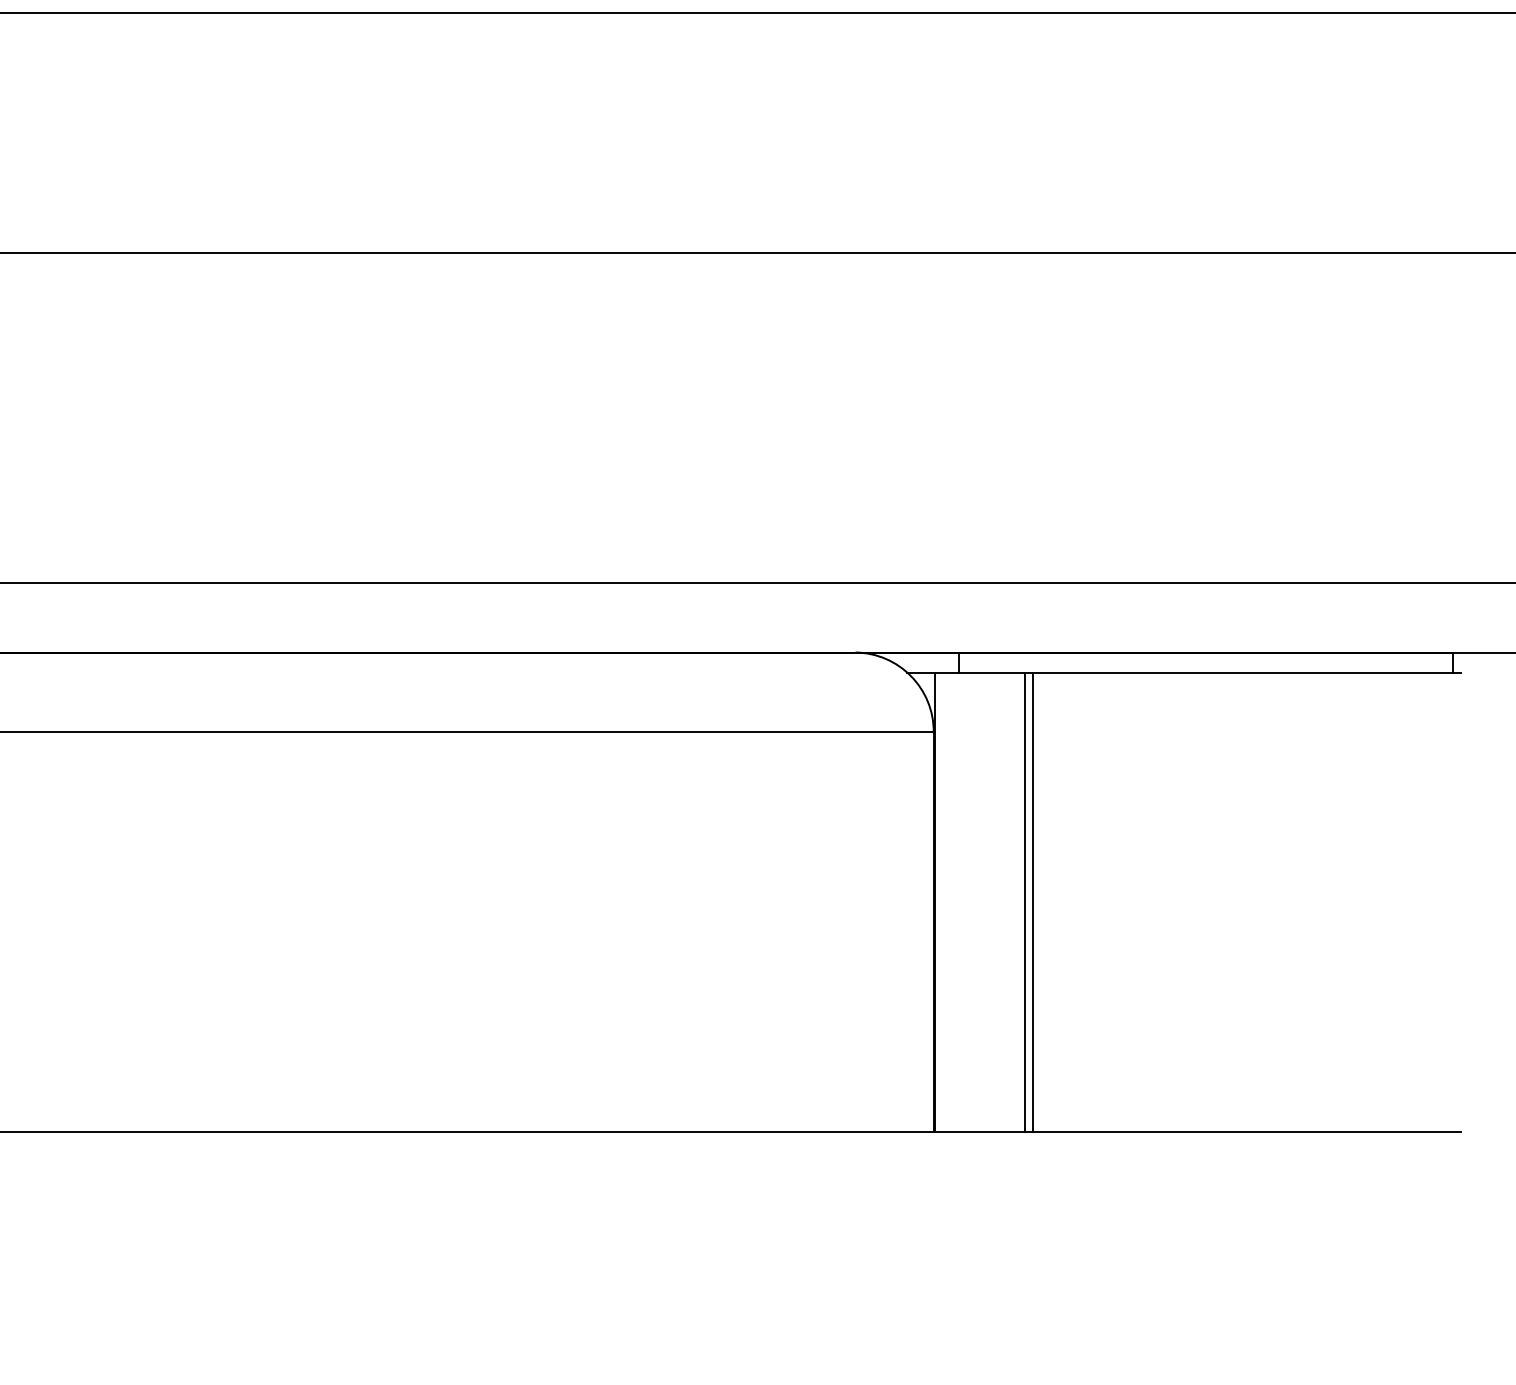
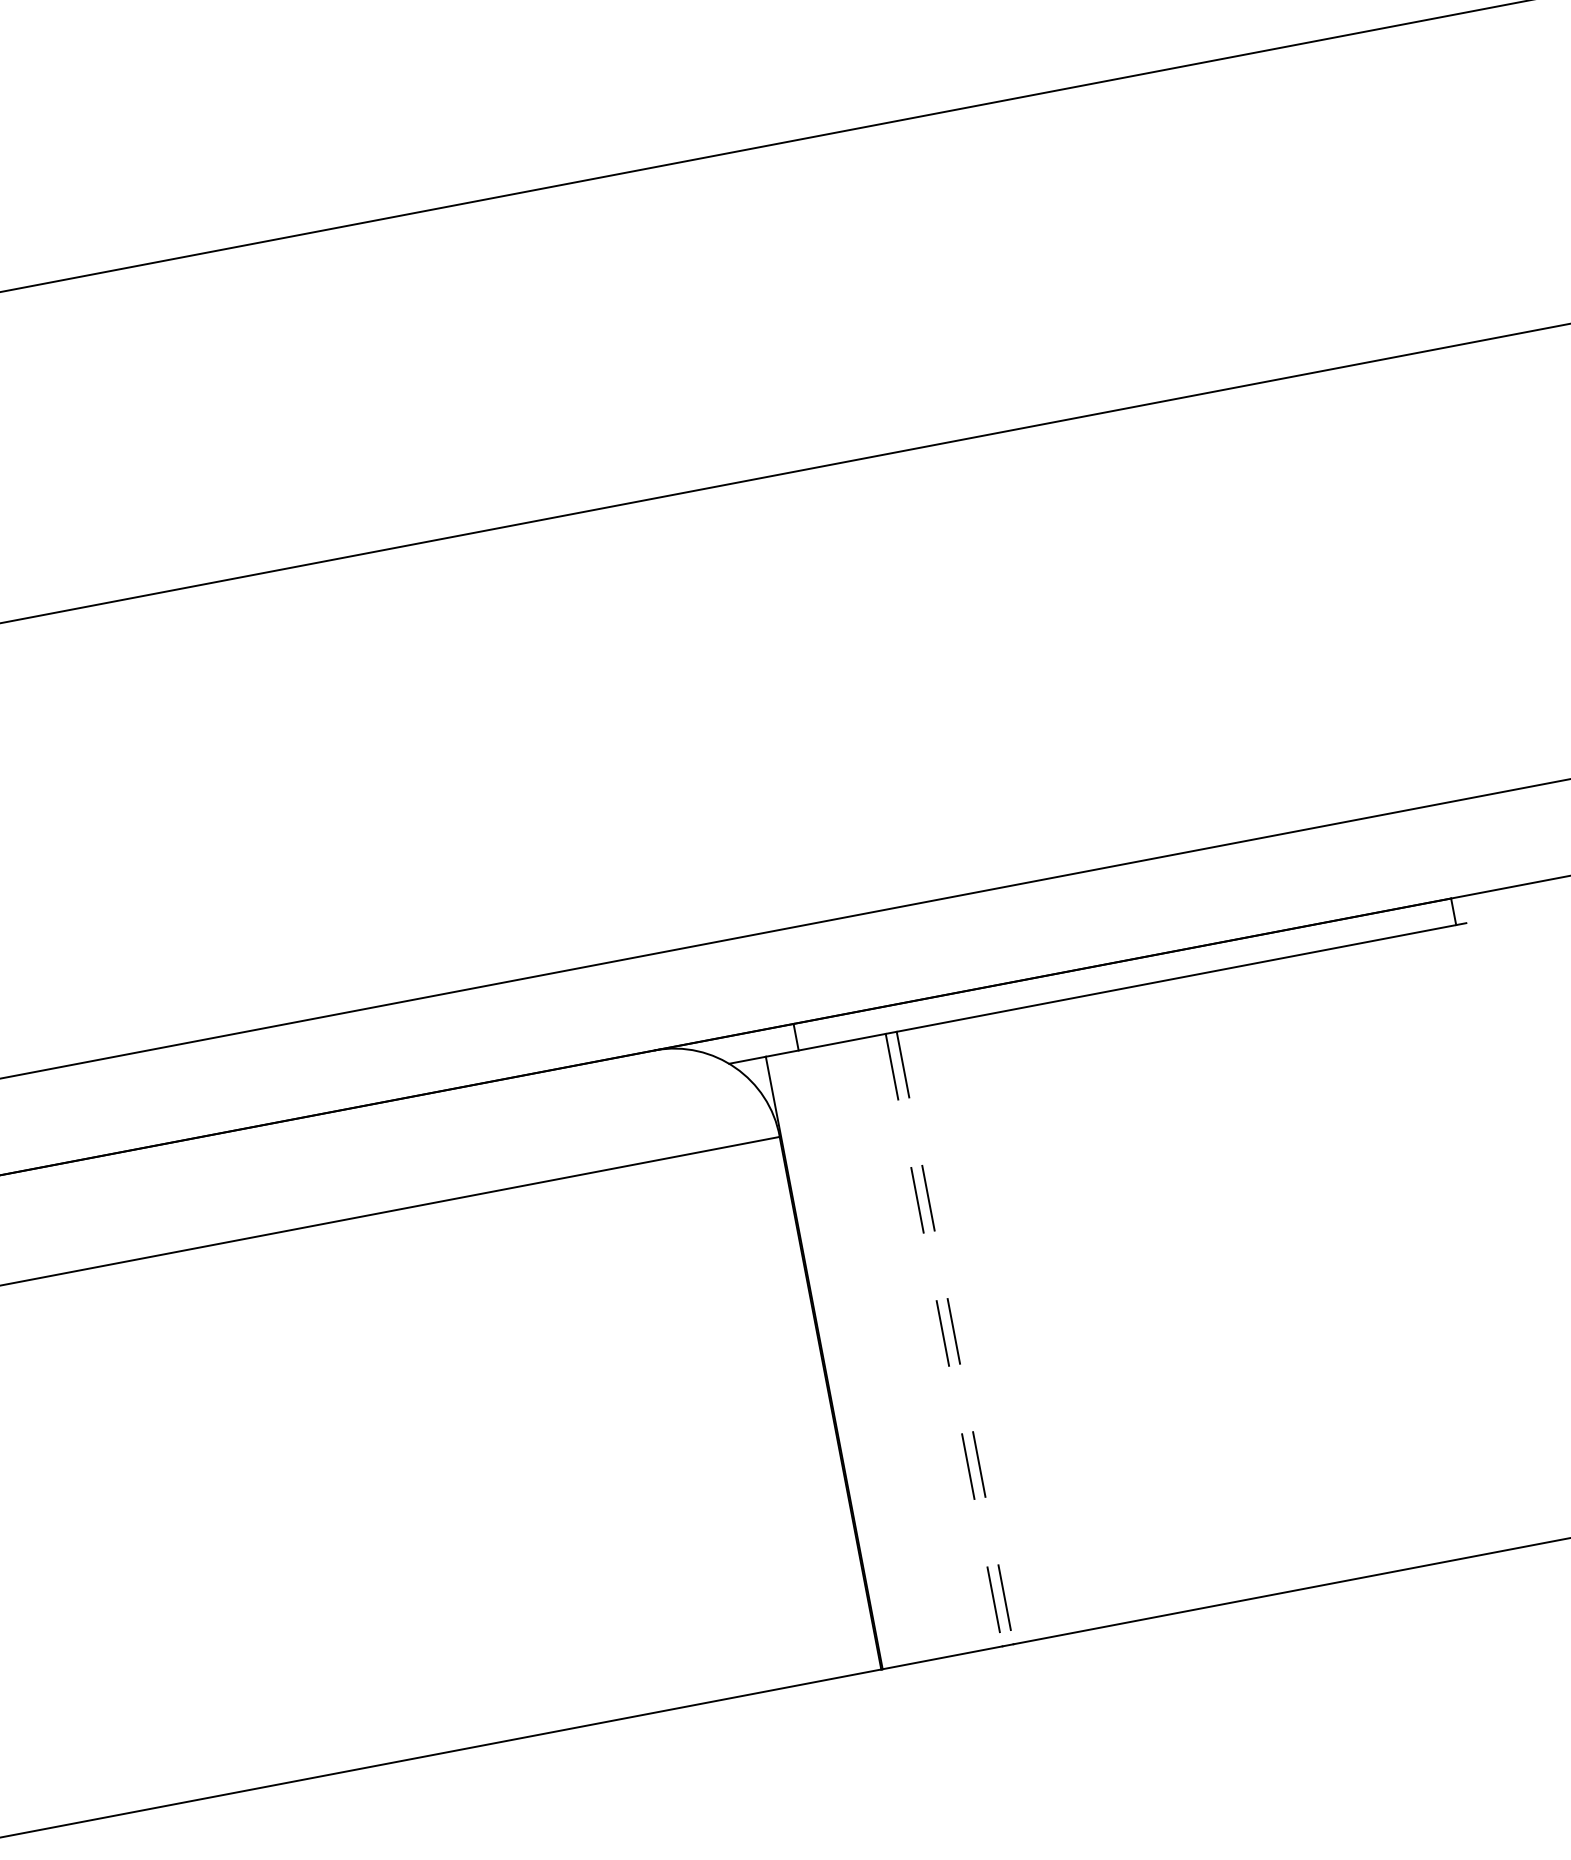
line: (1024, 902) -> (943, 1340), solid -> dashed
line: (1032, 902) -> (954, 1338), solid -> dashed

